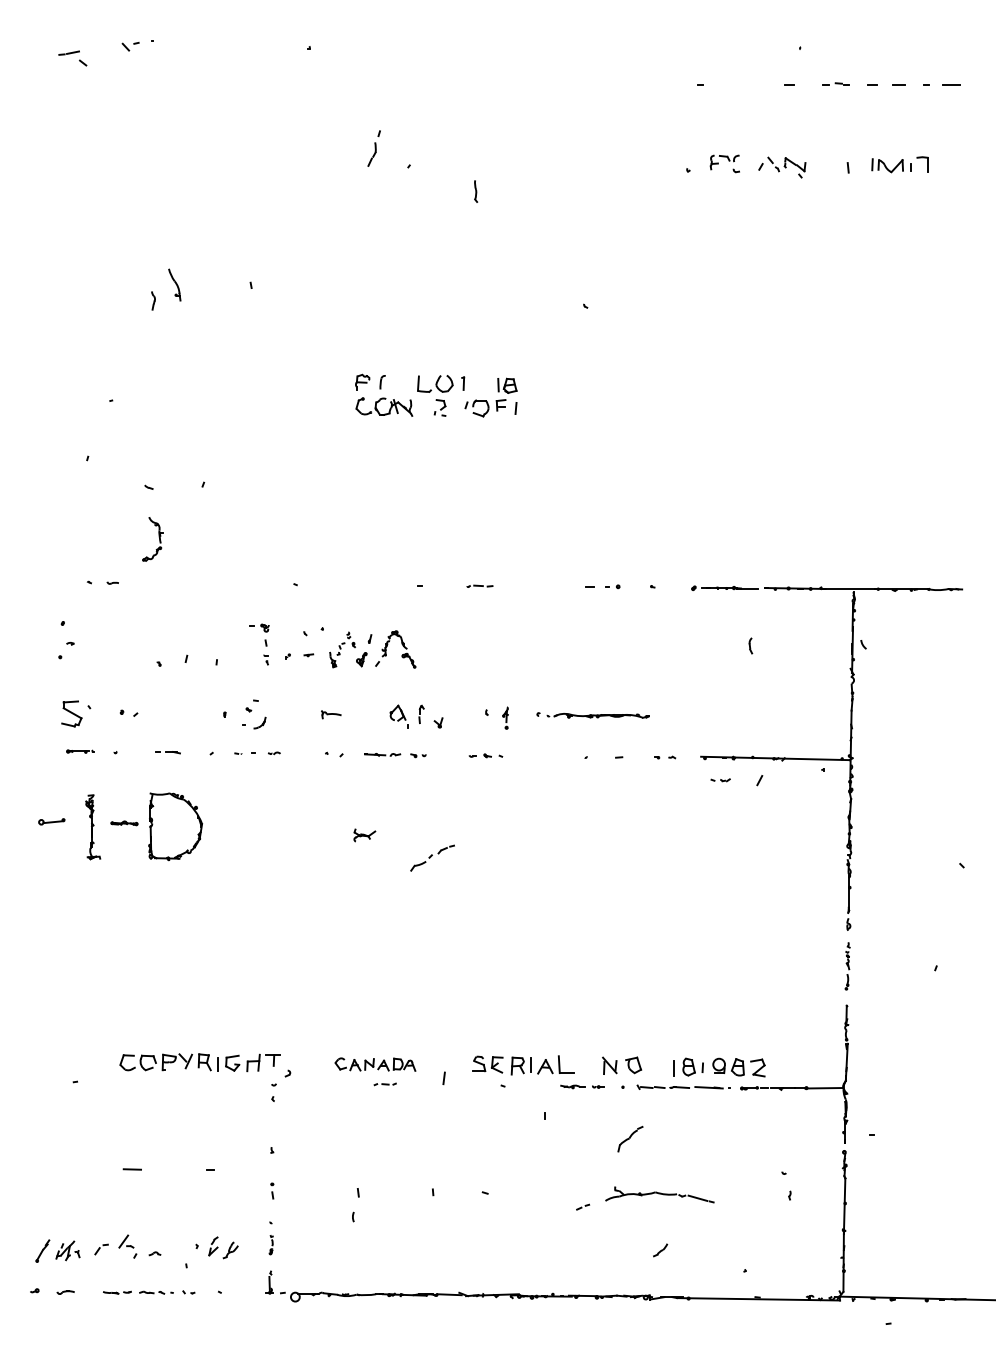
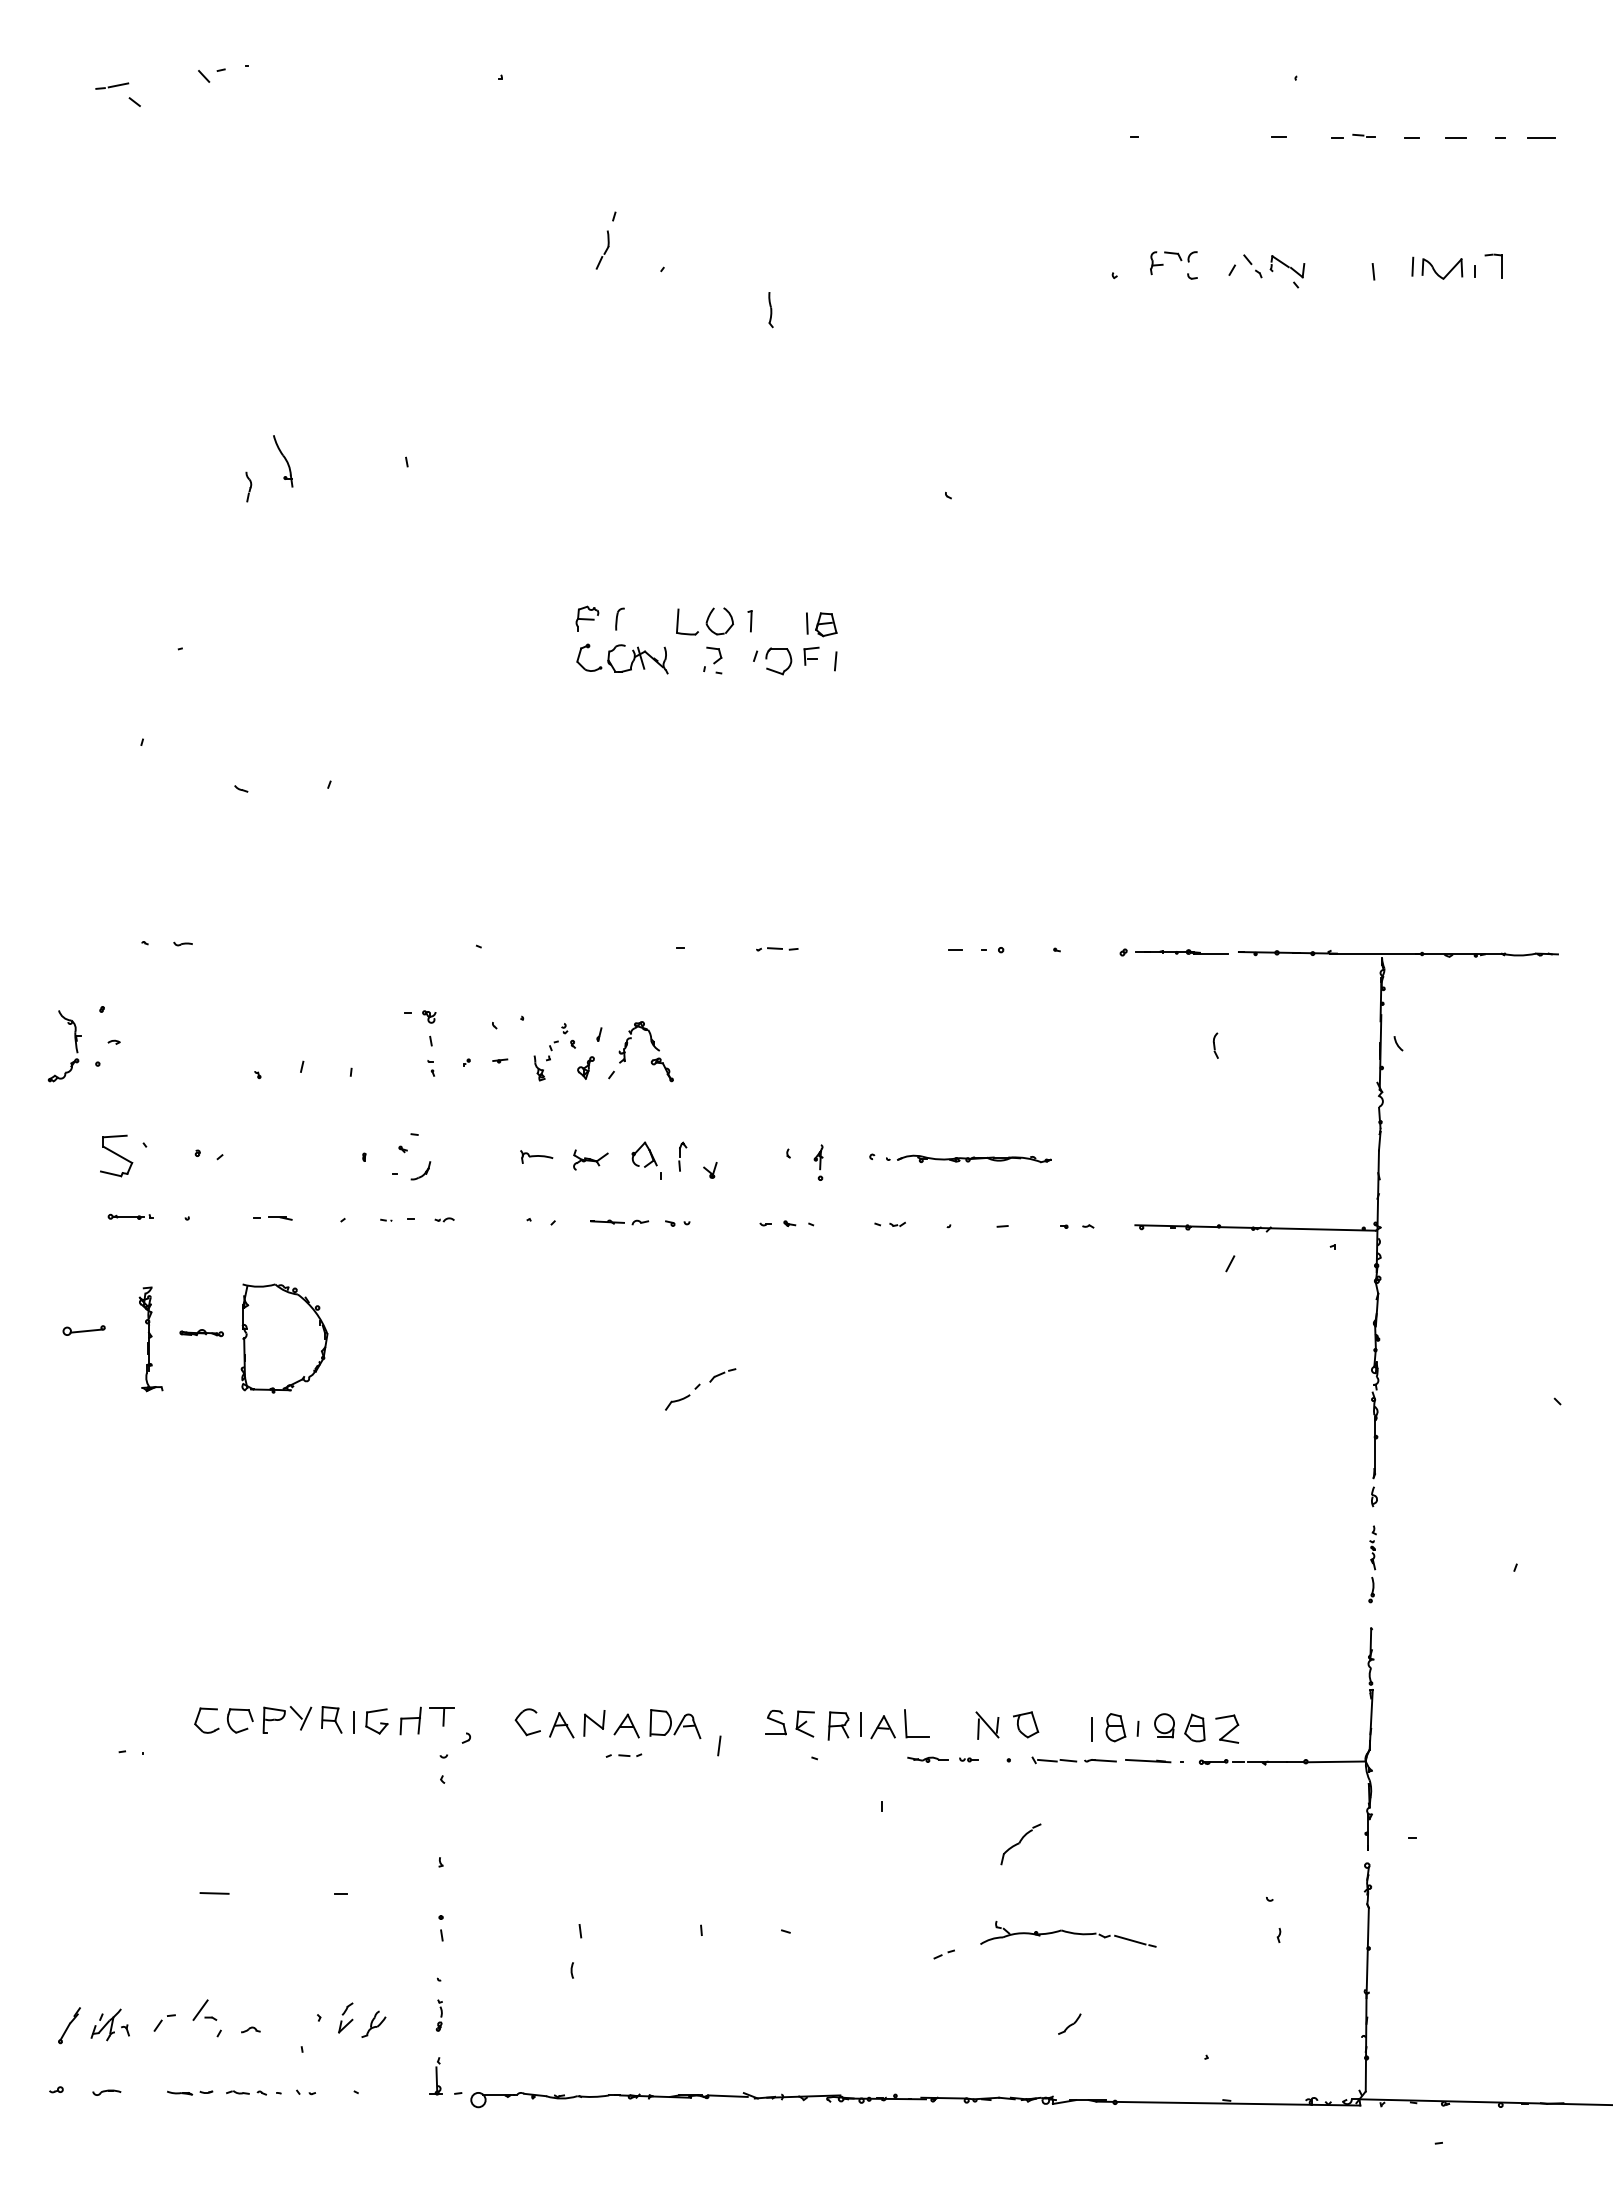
part: (158, 537) -> (73, 1043), moved
part: (720, 780) -> (889, 1224), moved
part: (364, 835) -> (590, 1160), moved
part: (375, 1064) -> (608, 1723), size x1.43

